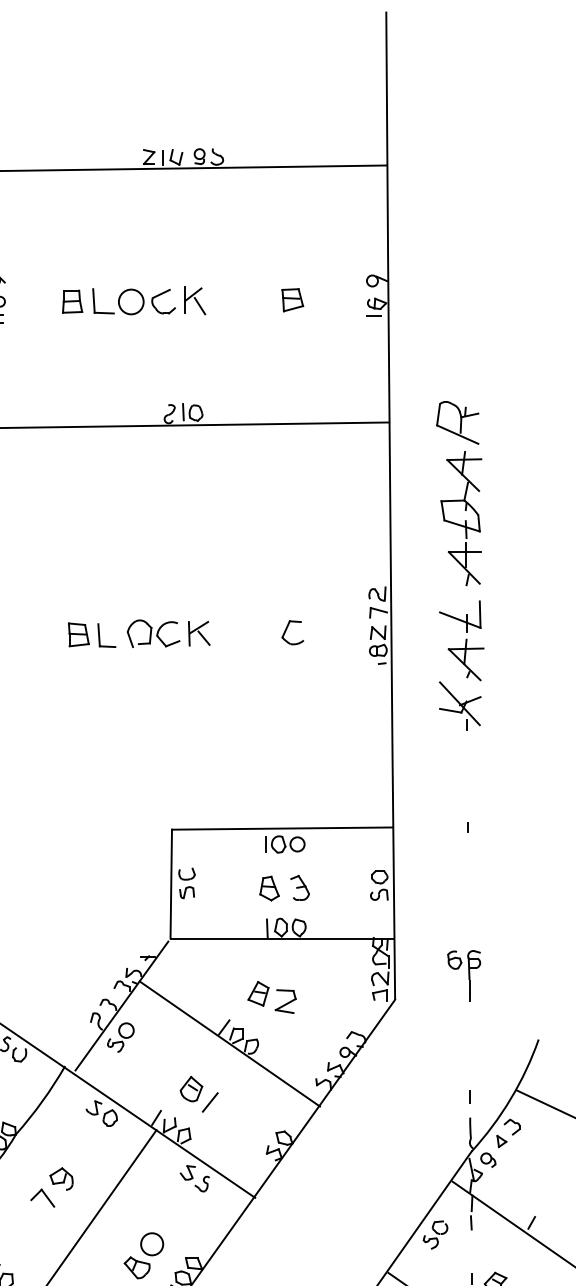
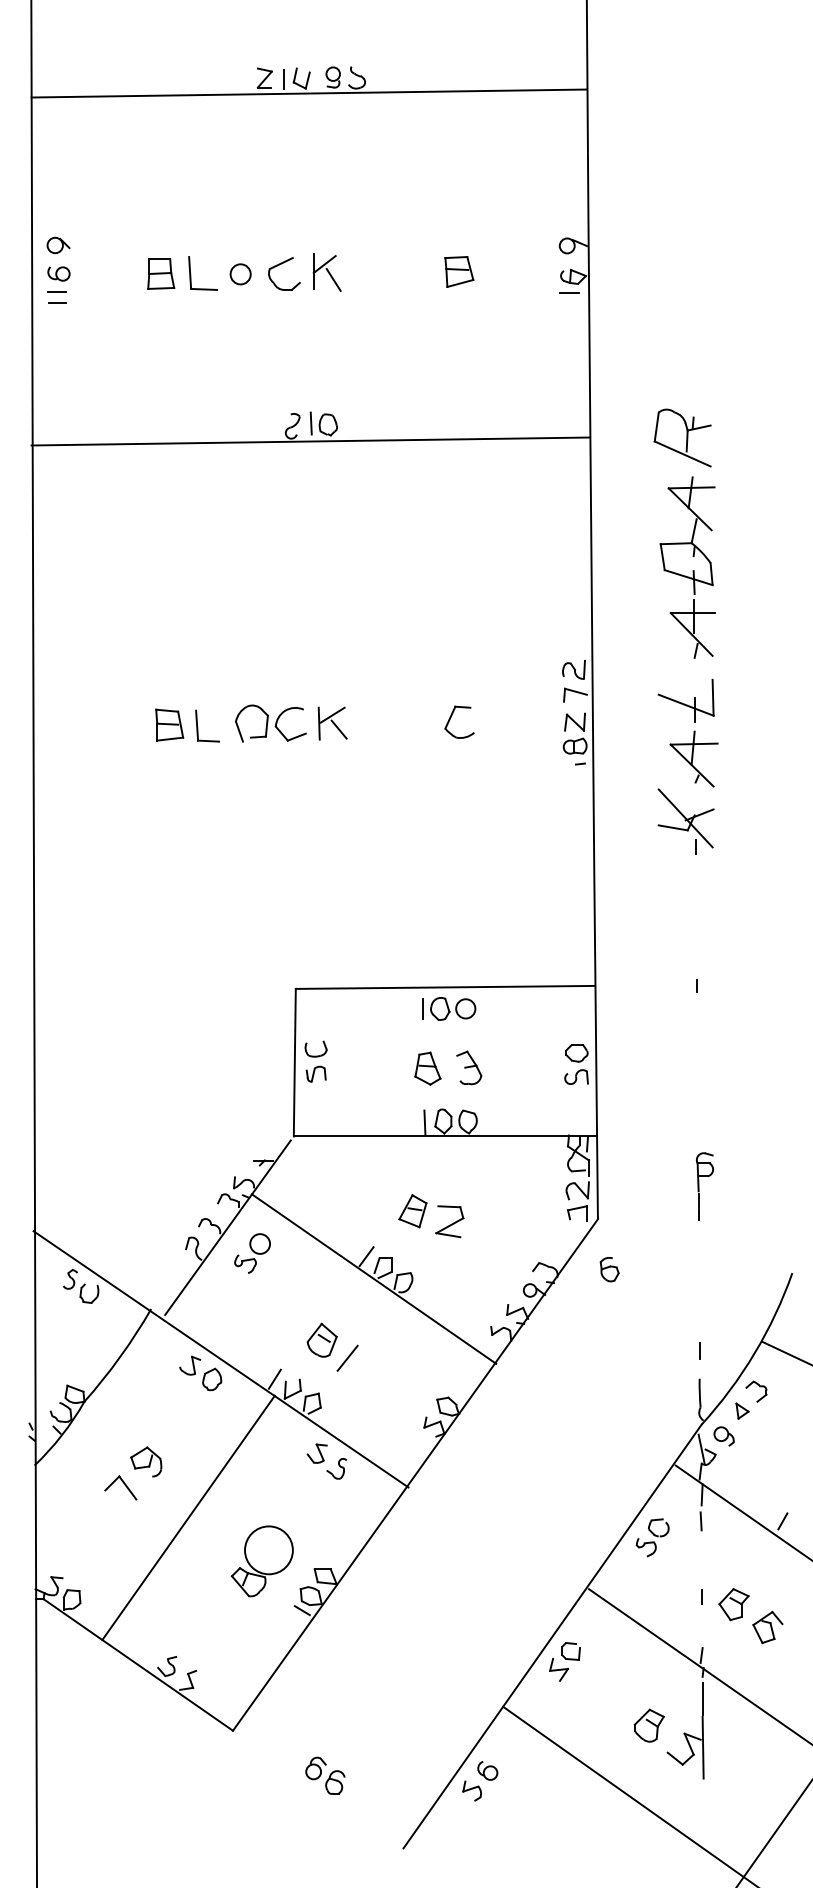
circle: (131, 302) -> (240, 274), size x0.6
part: (454, 960) -> (609, 1269), moved
part: (120, 1037) -> (252, 1253), moved
circle: (151, 1244) -> (268, 1550), size x1.6

